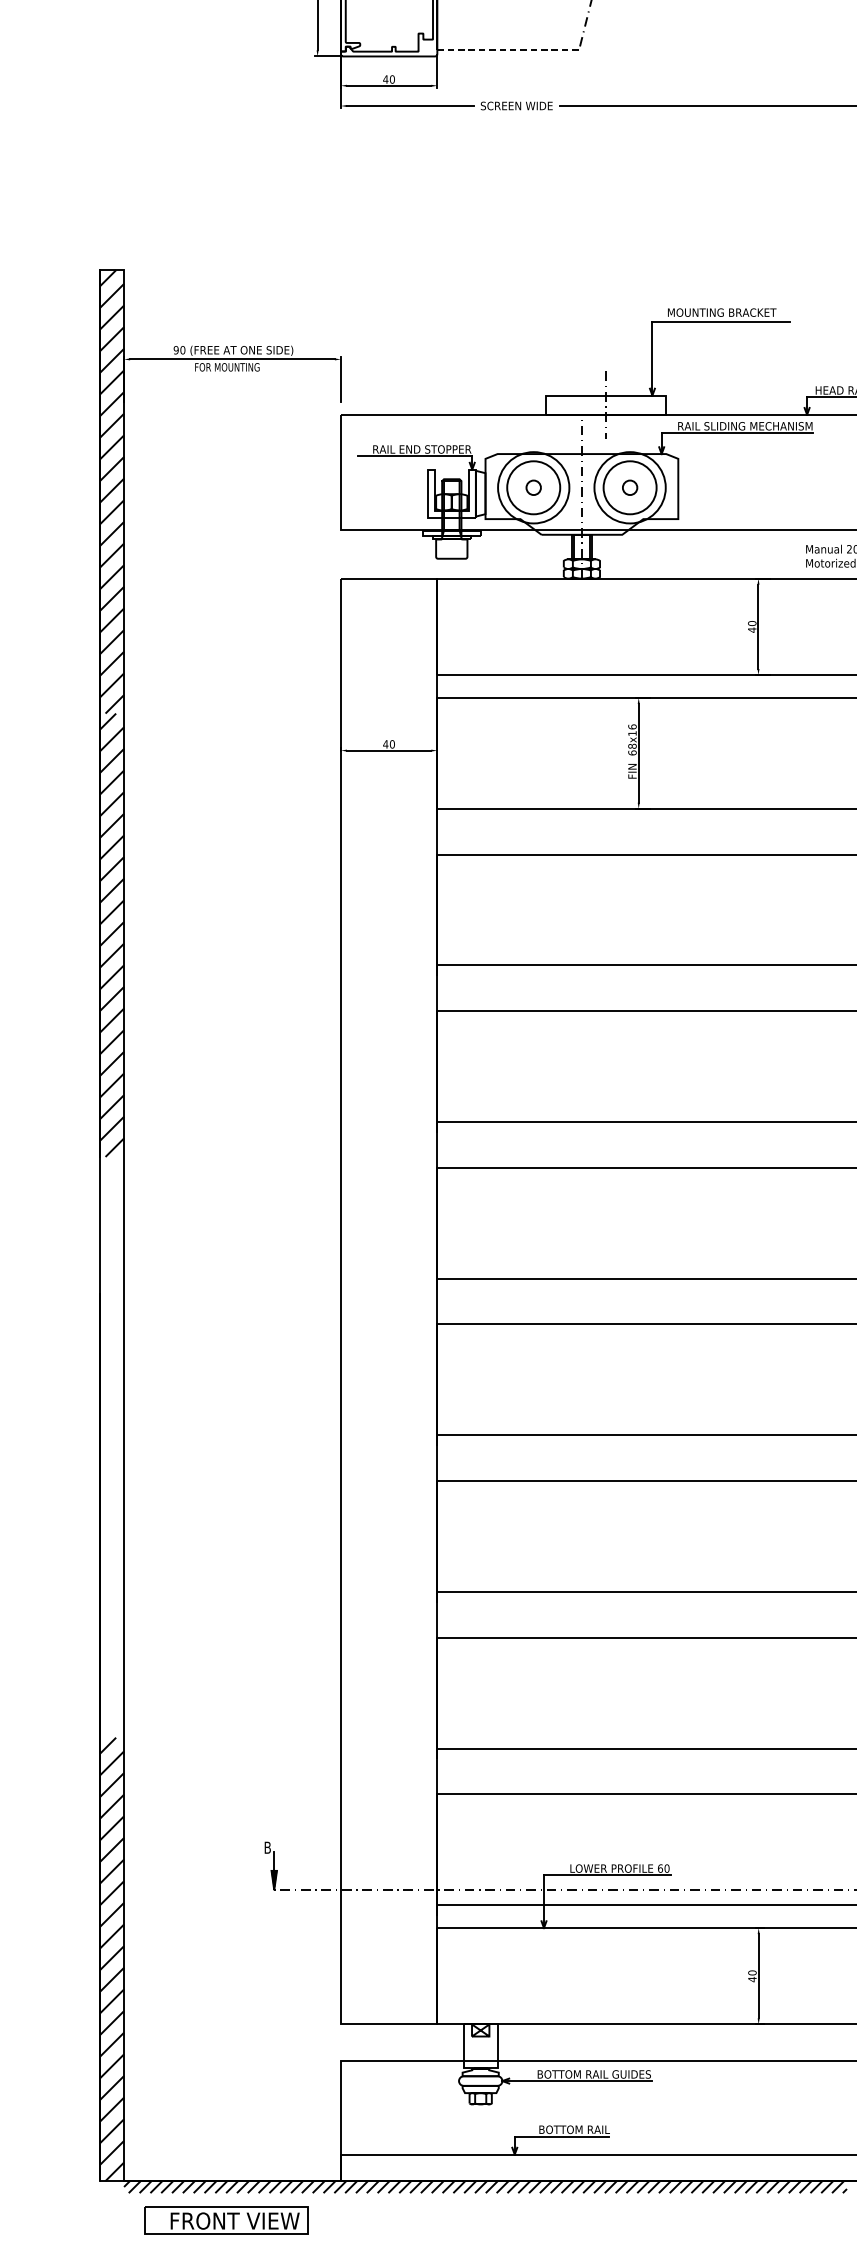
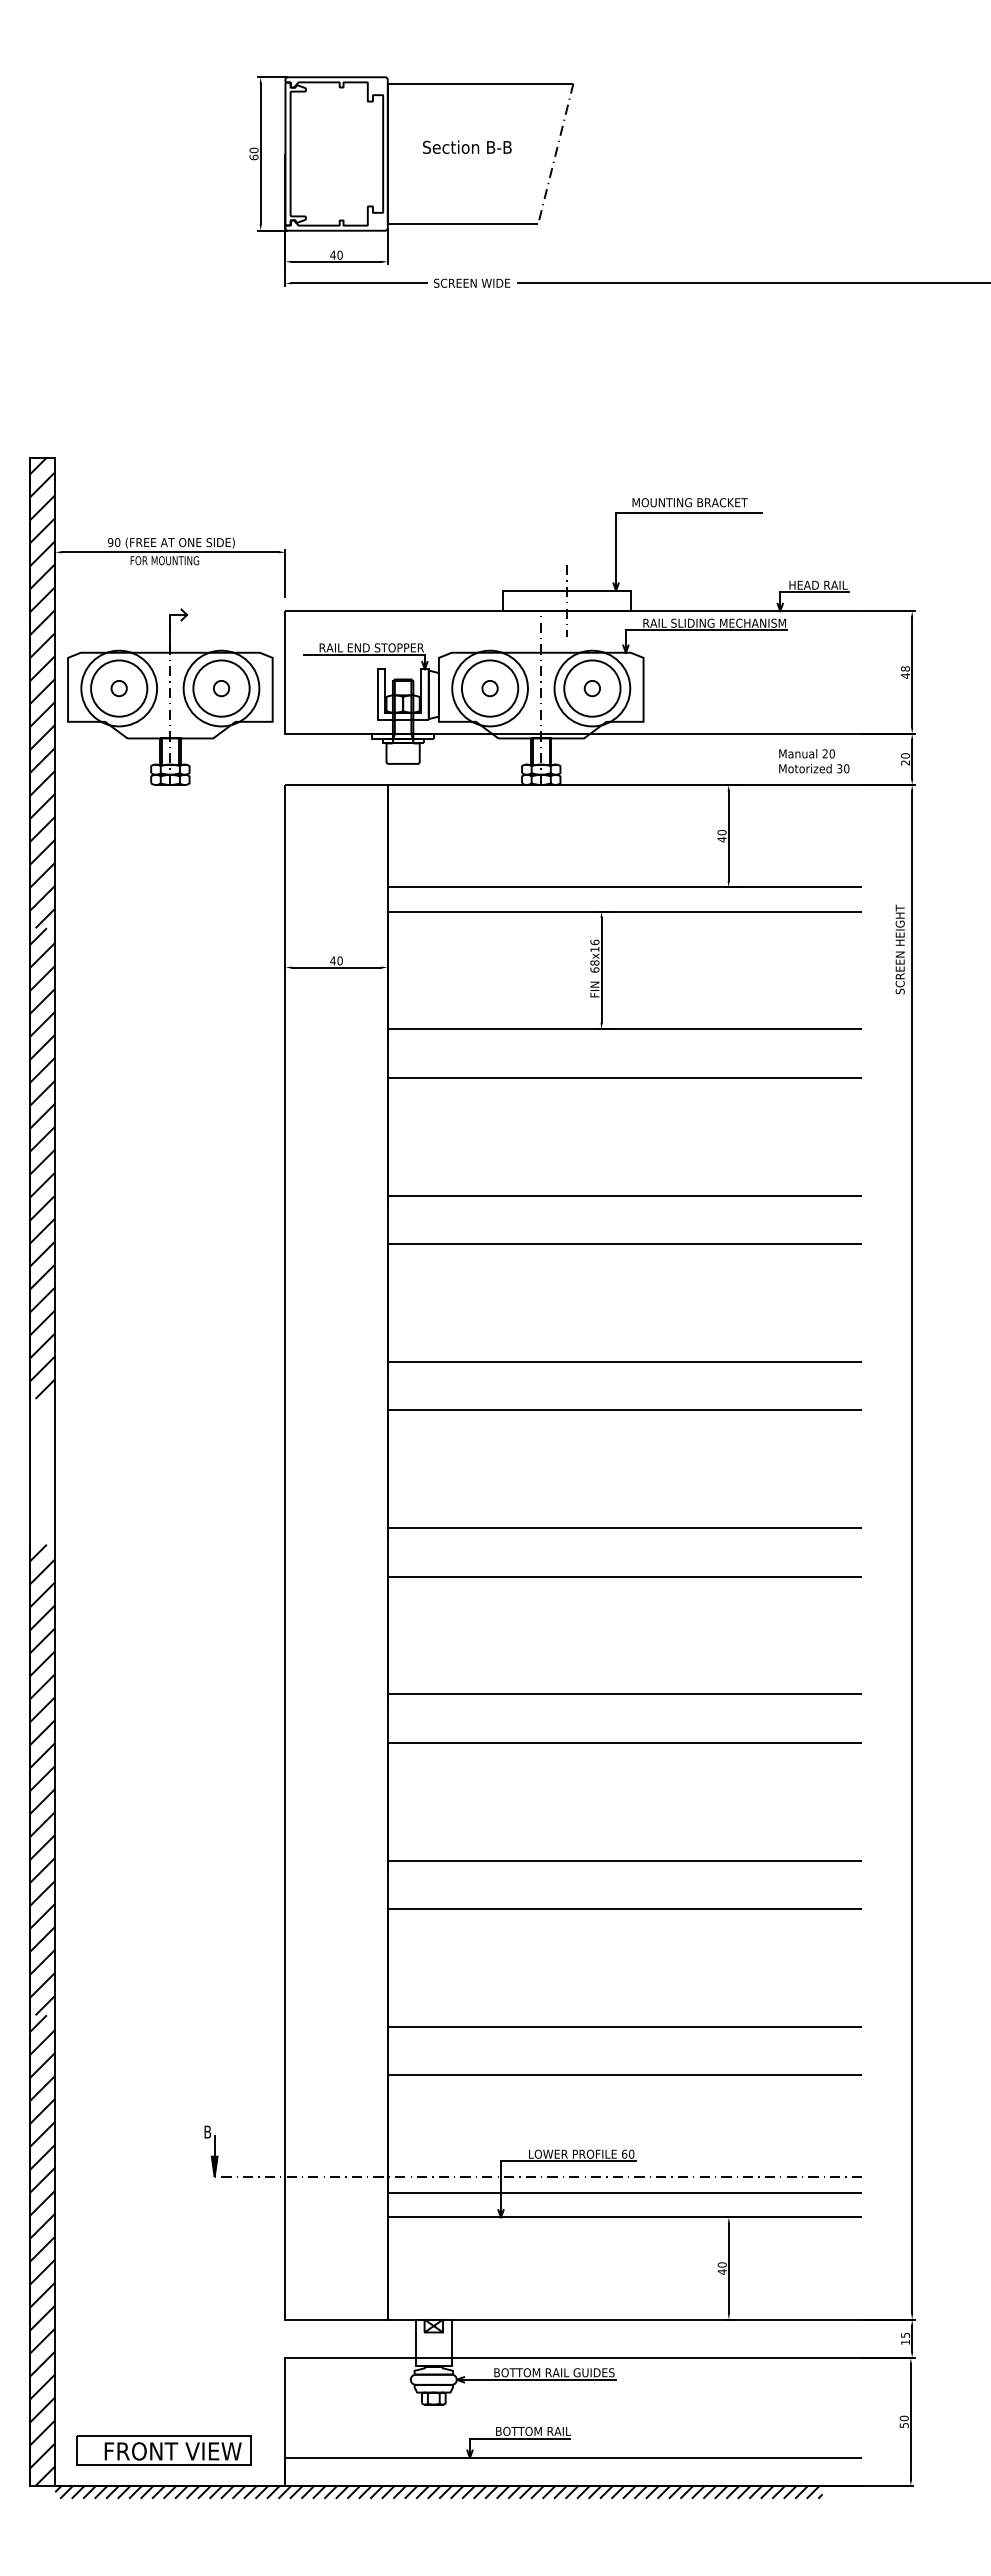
line: (508, 50) -> (463, 224), dashed -> solid
part: (232, 495) -> (170, 696), added
hatch: (112, 1515) -> (42, 1779), added
part: (226, 2220) -> (163, 2450), moved

